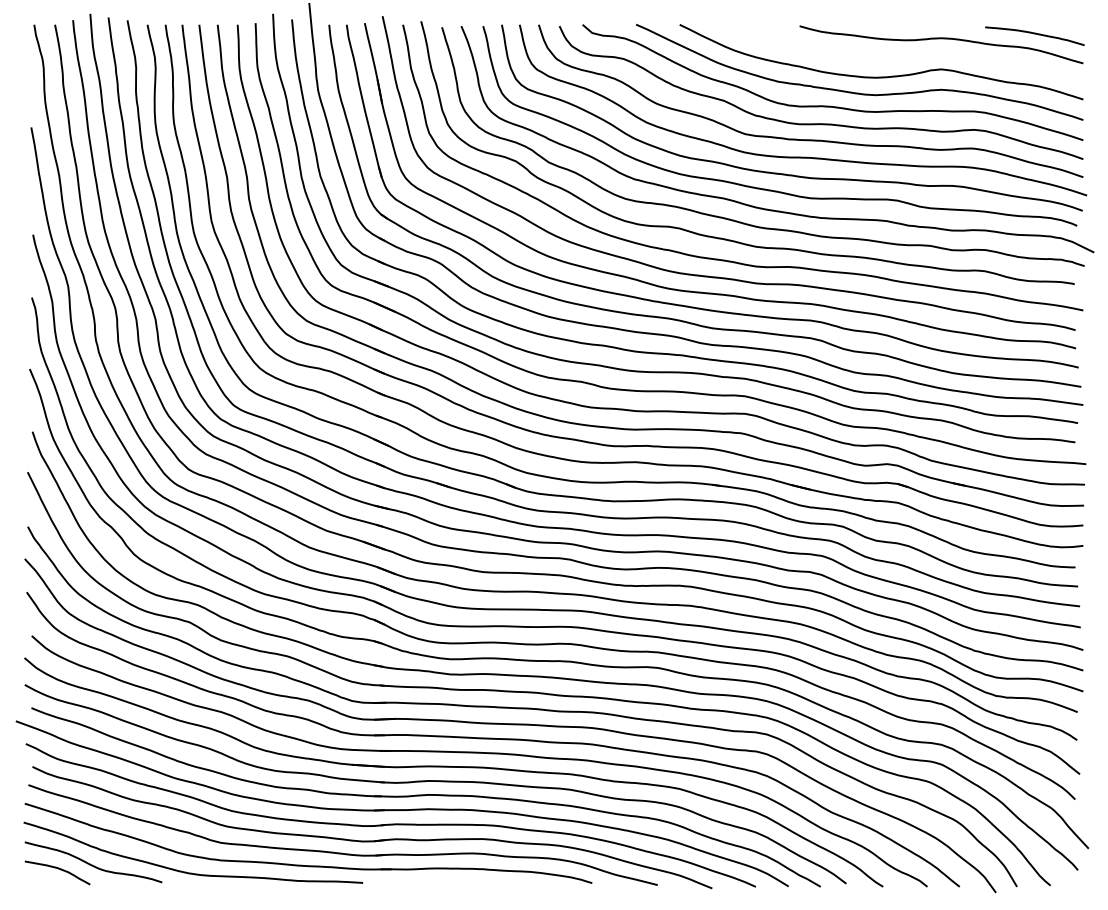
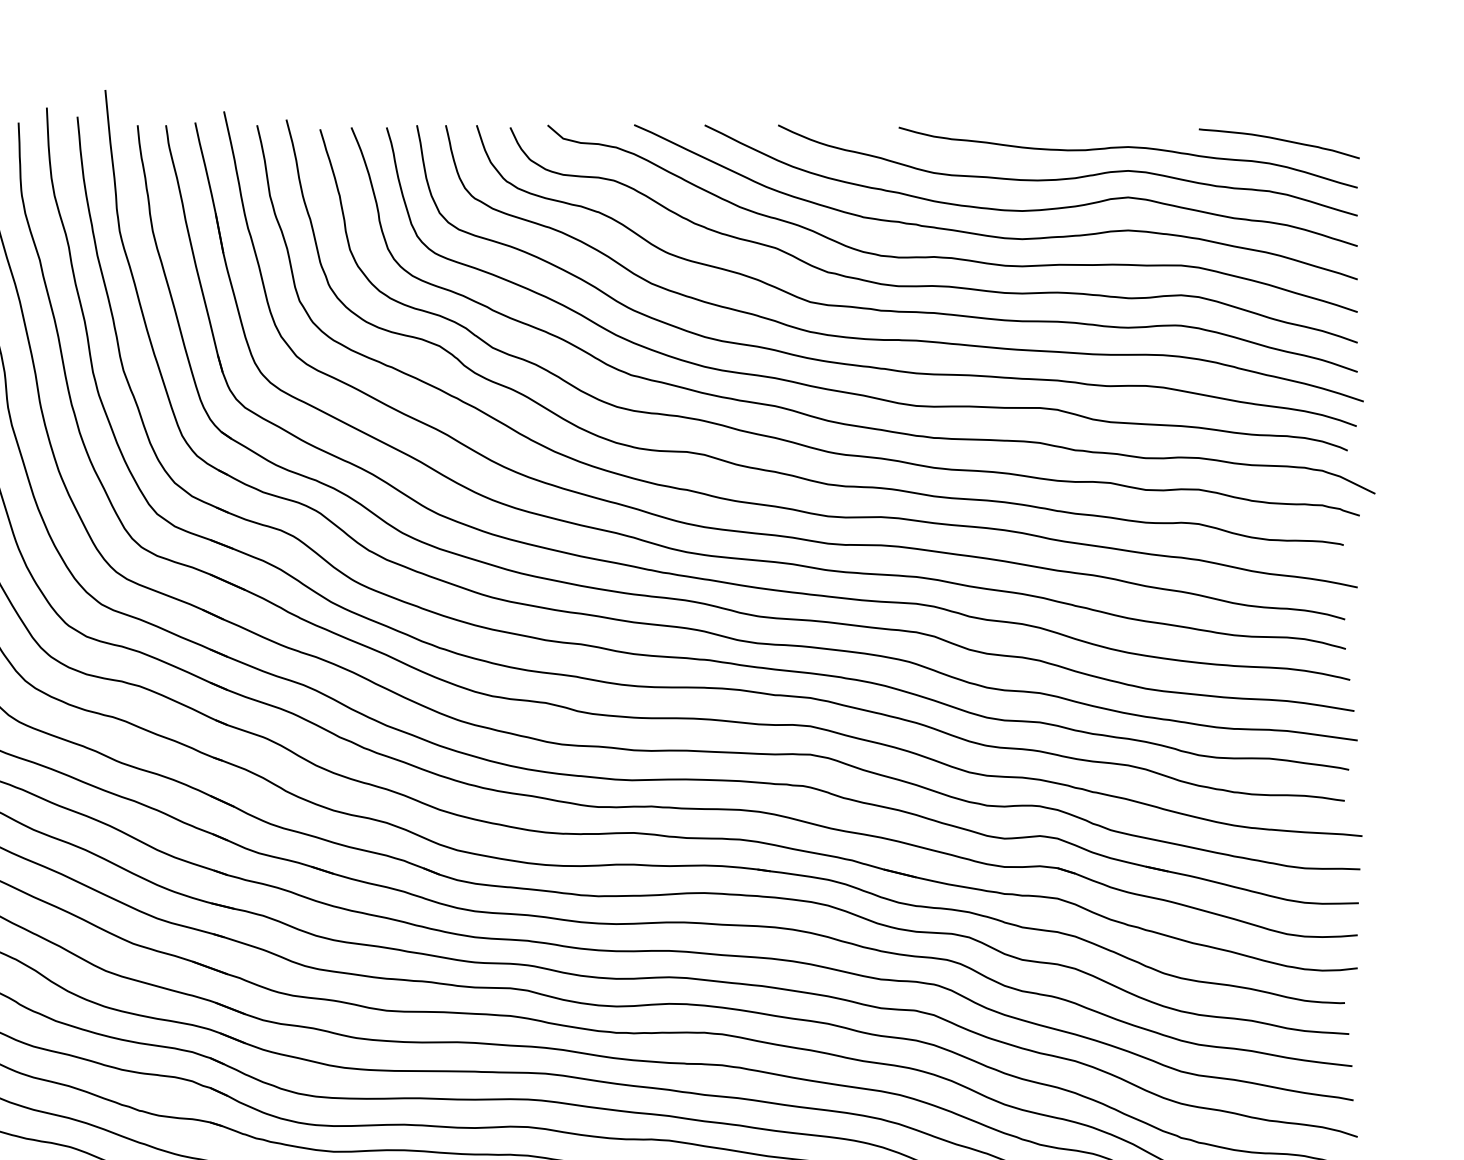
curve: (905, 56) -> (1069, 176), added

